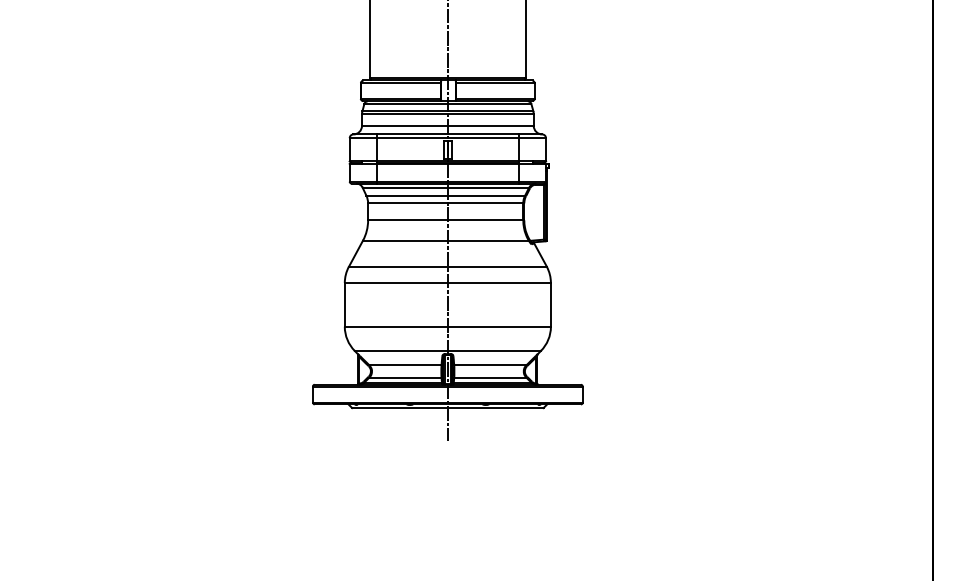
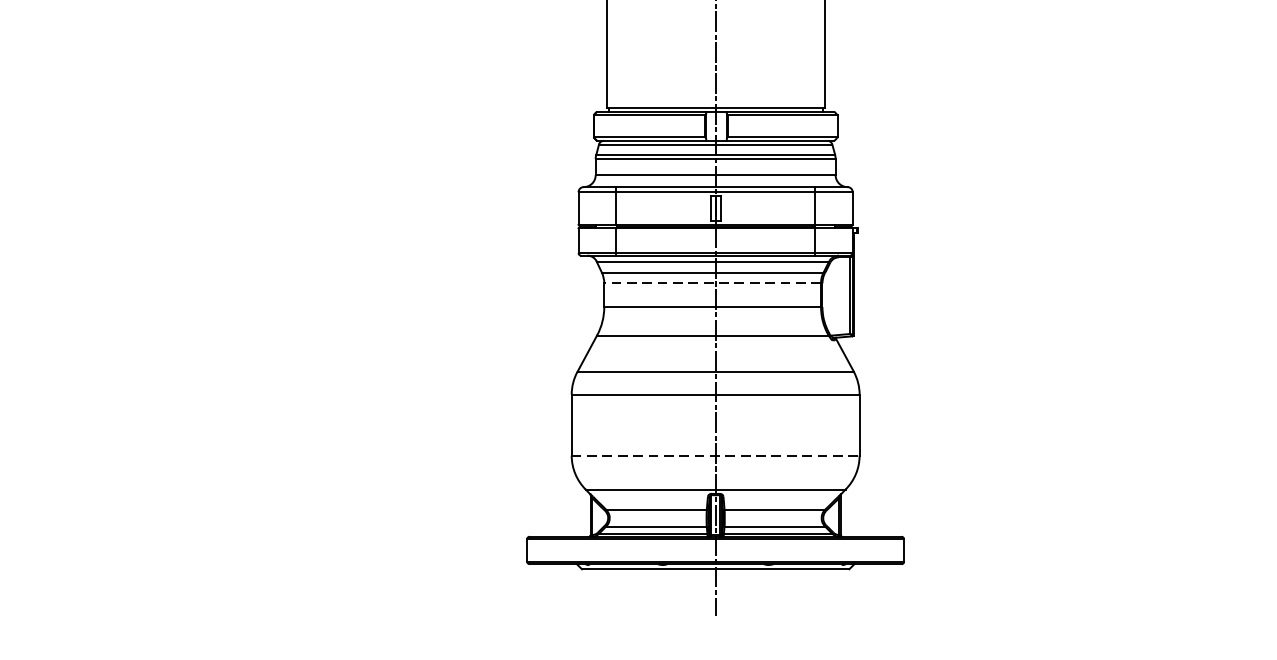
line: (445, 203) -> (712, 283), solid -> dashed
line: (448, 326) -> (716, 455), solid -> dashed

